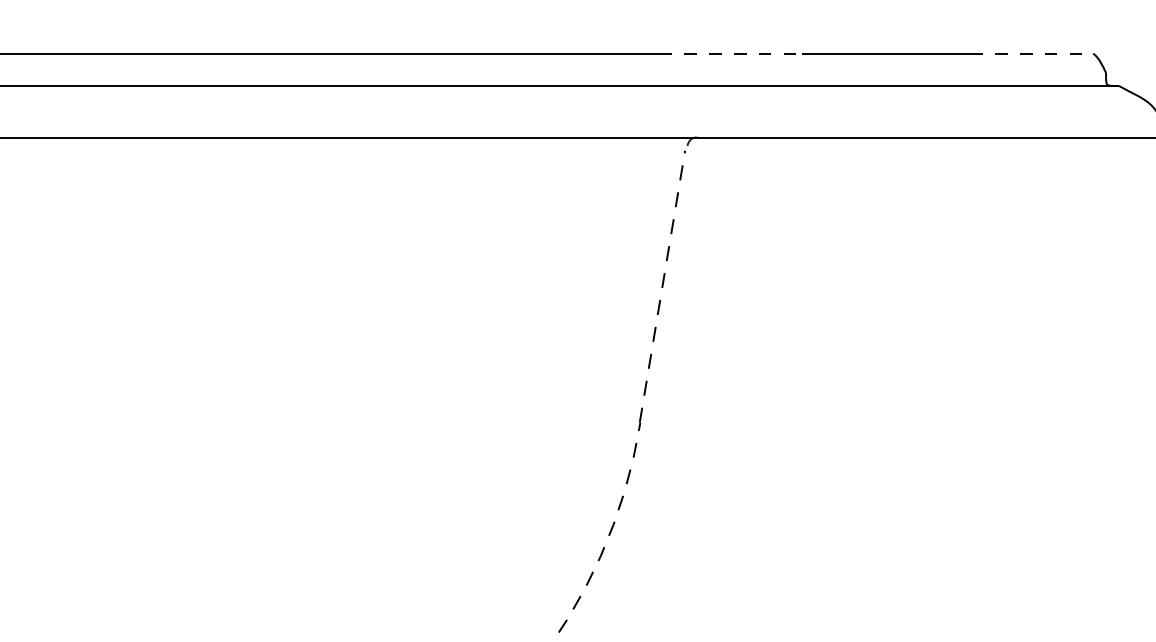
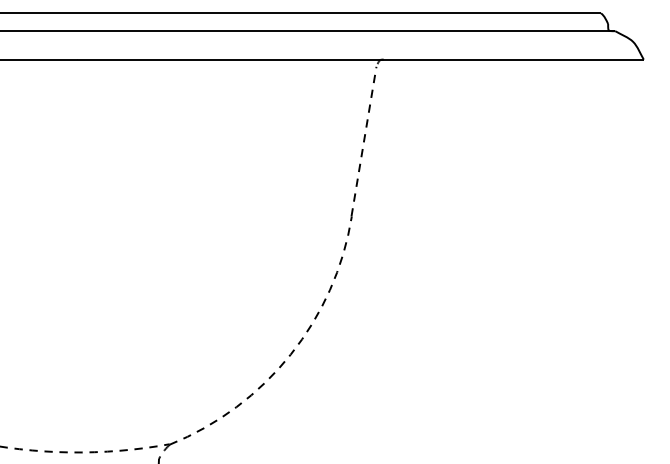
line: (730, 53) -> (401, 13), dashed -> solid
line: (1032, 53) -> (567, 13), dashed -> solid

